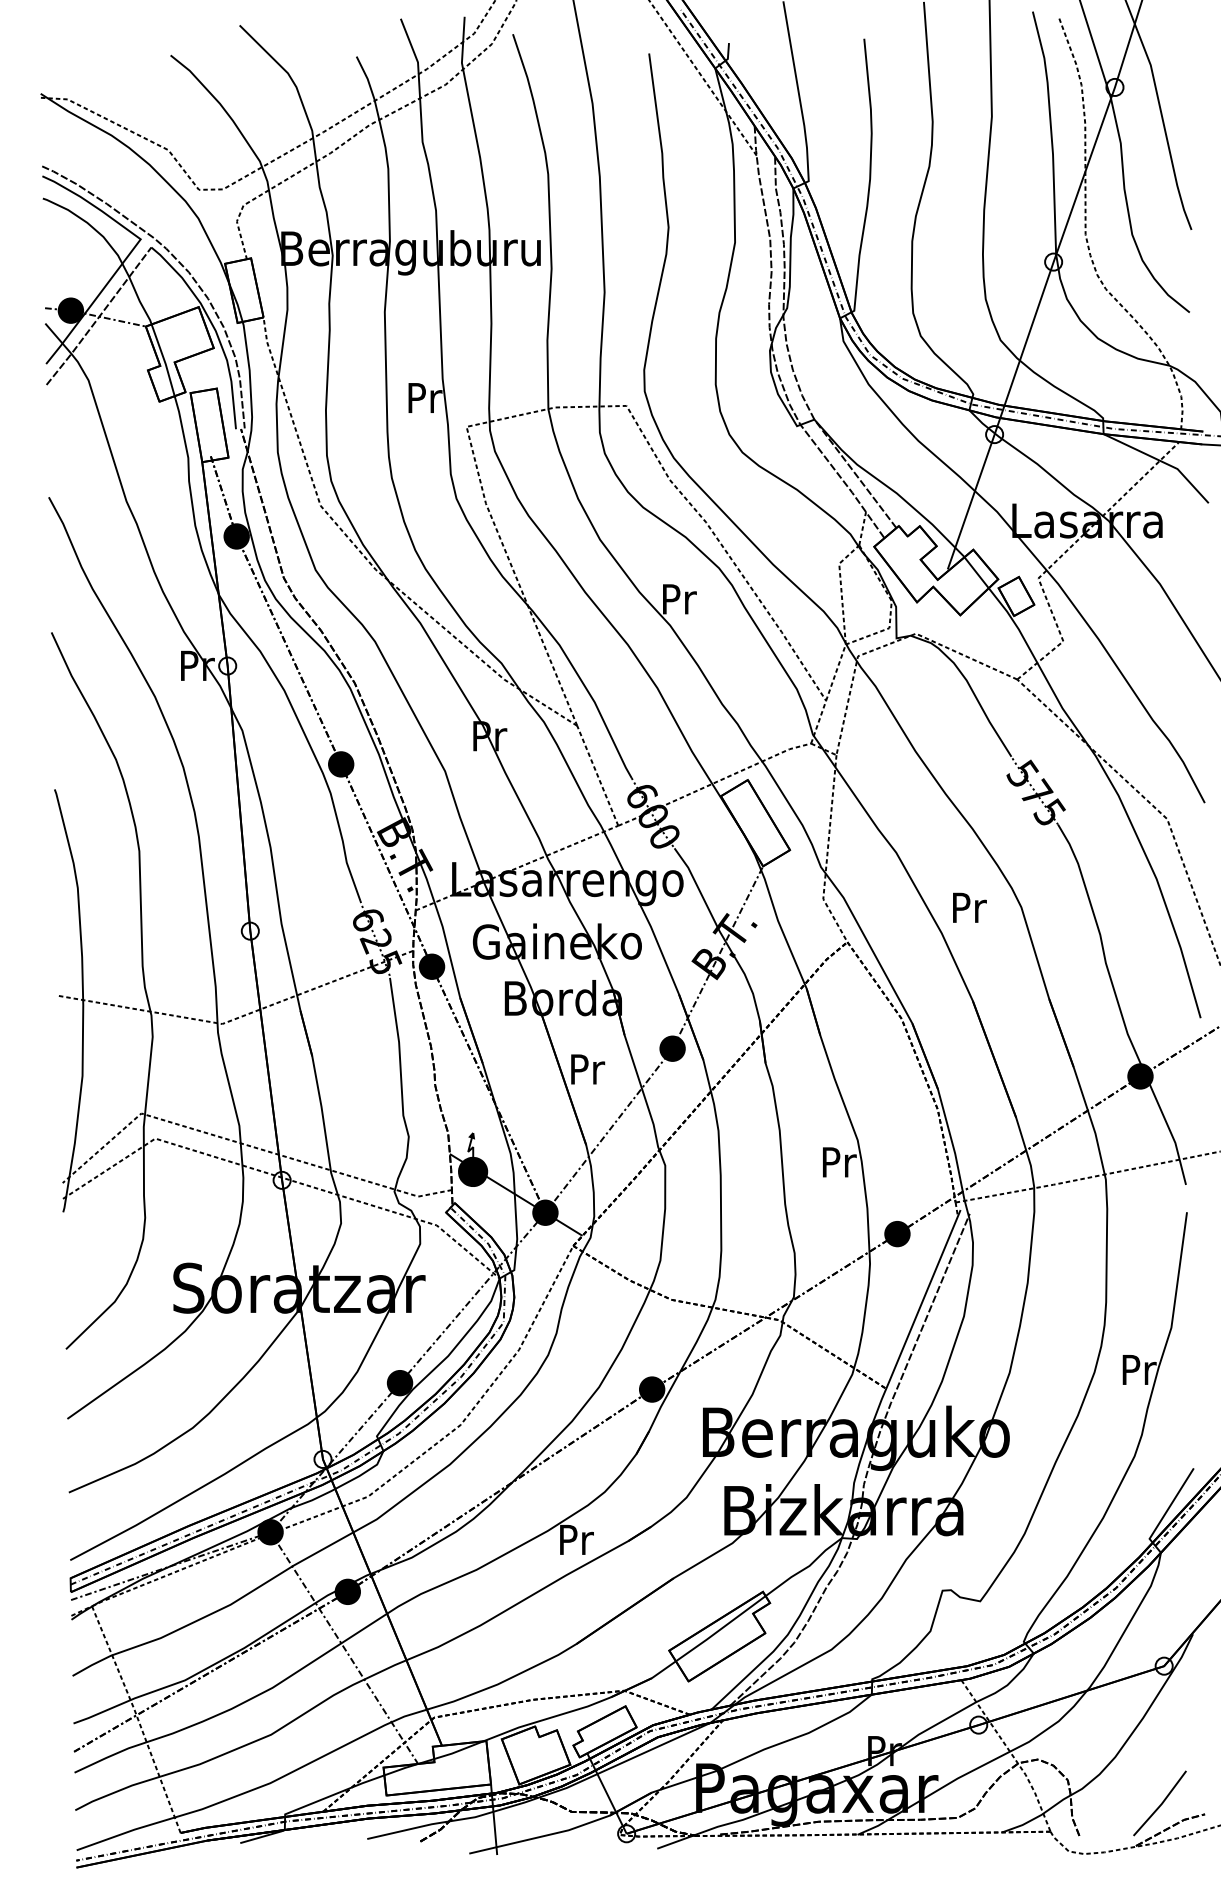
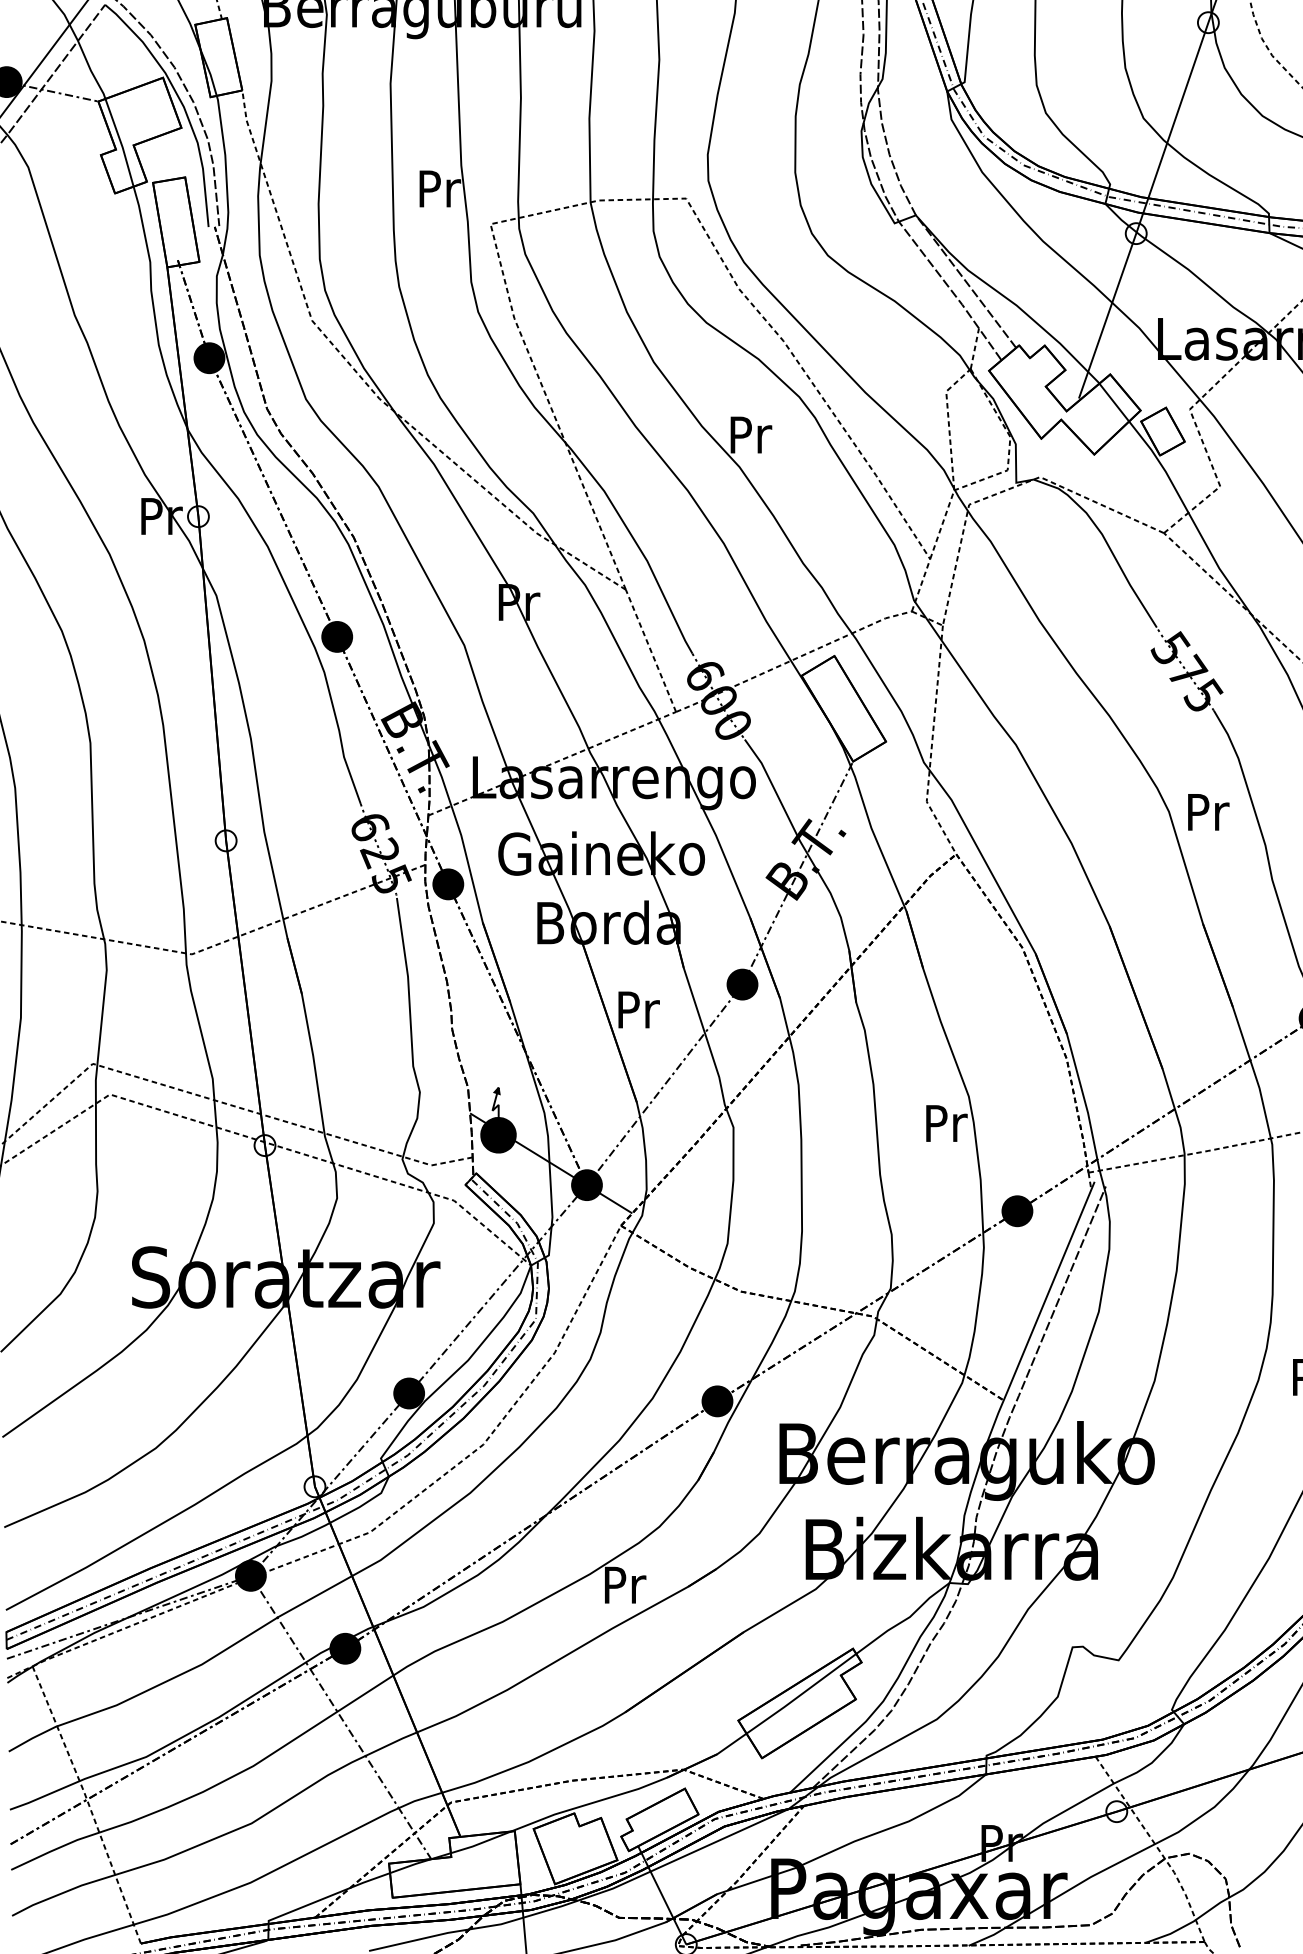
text: (969, 907) -> (1208, 811), moved

